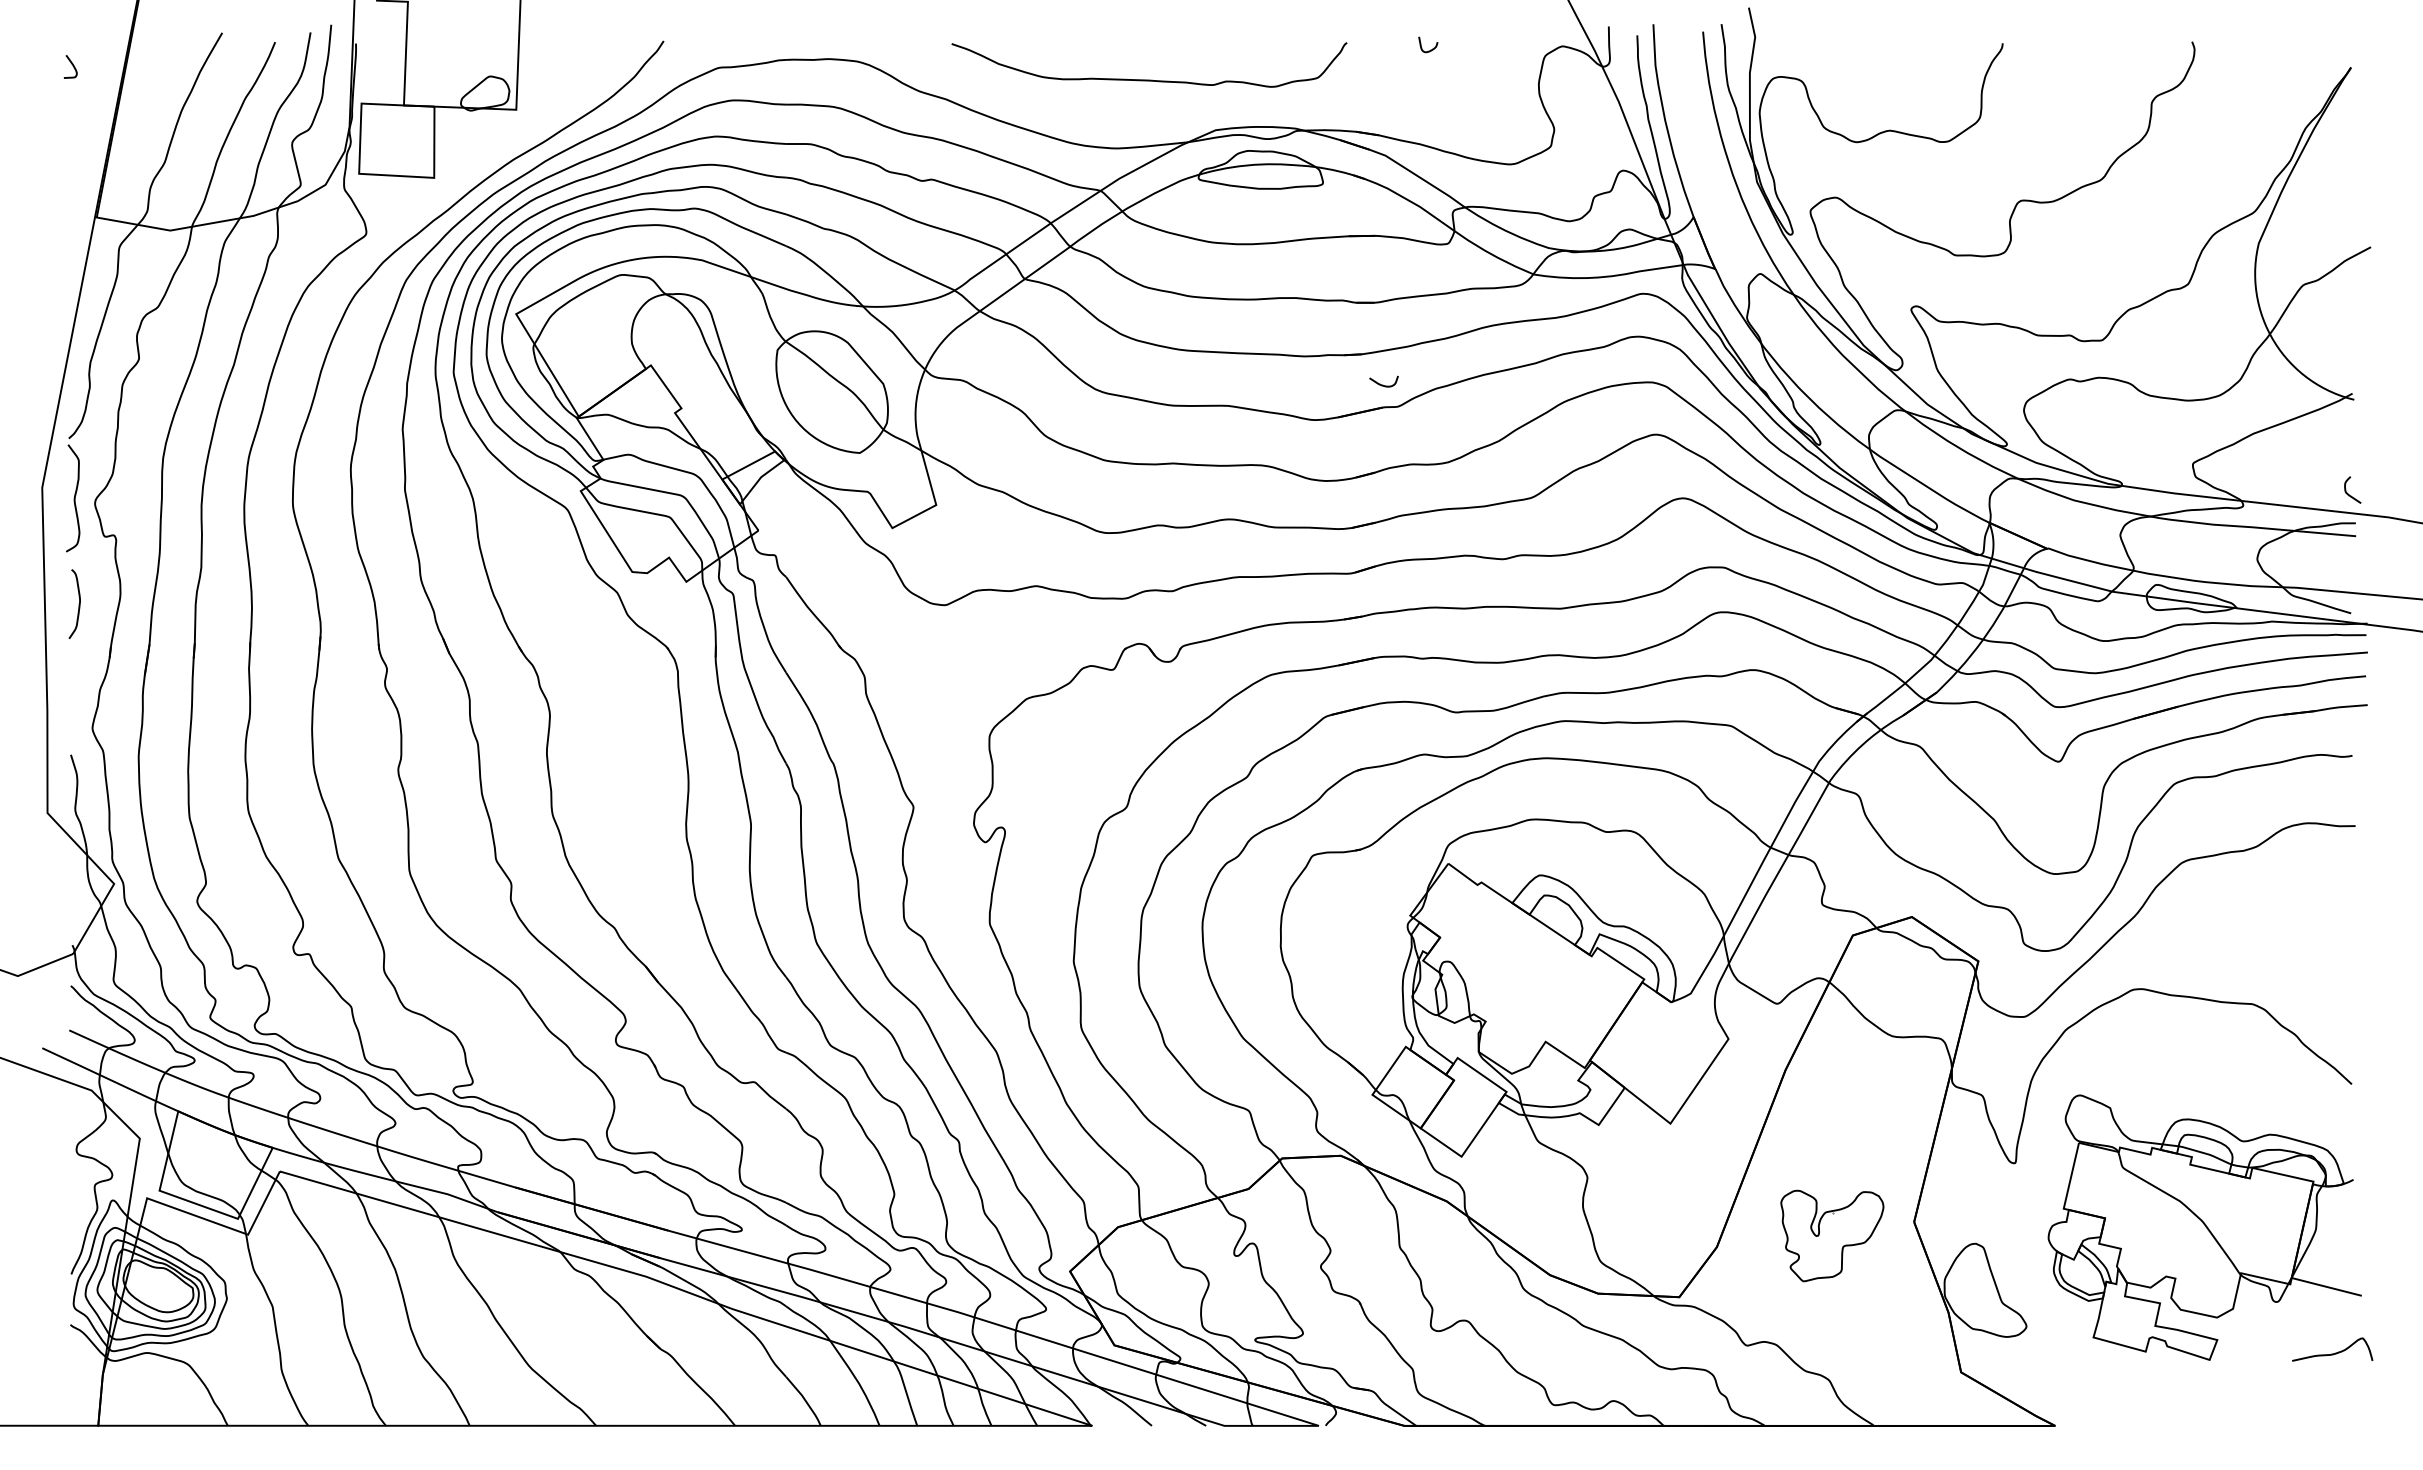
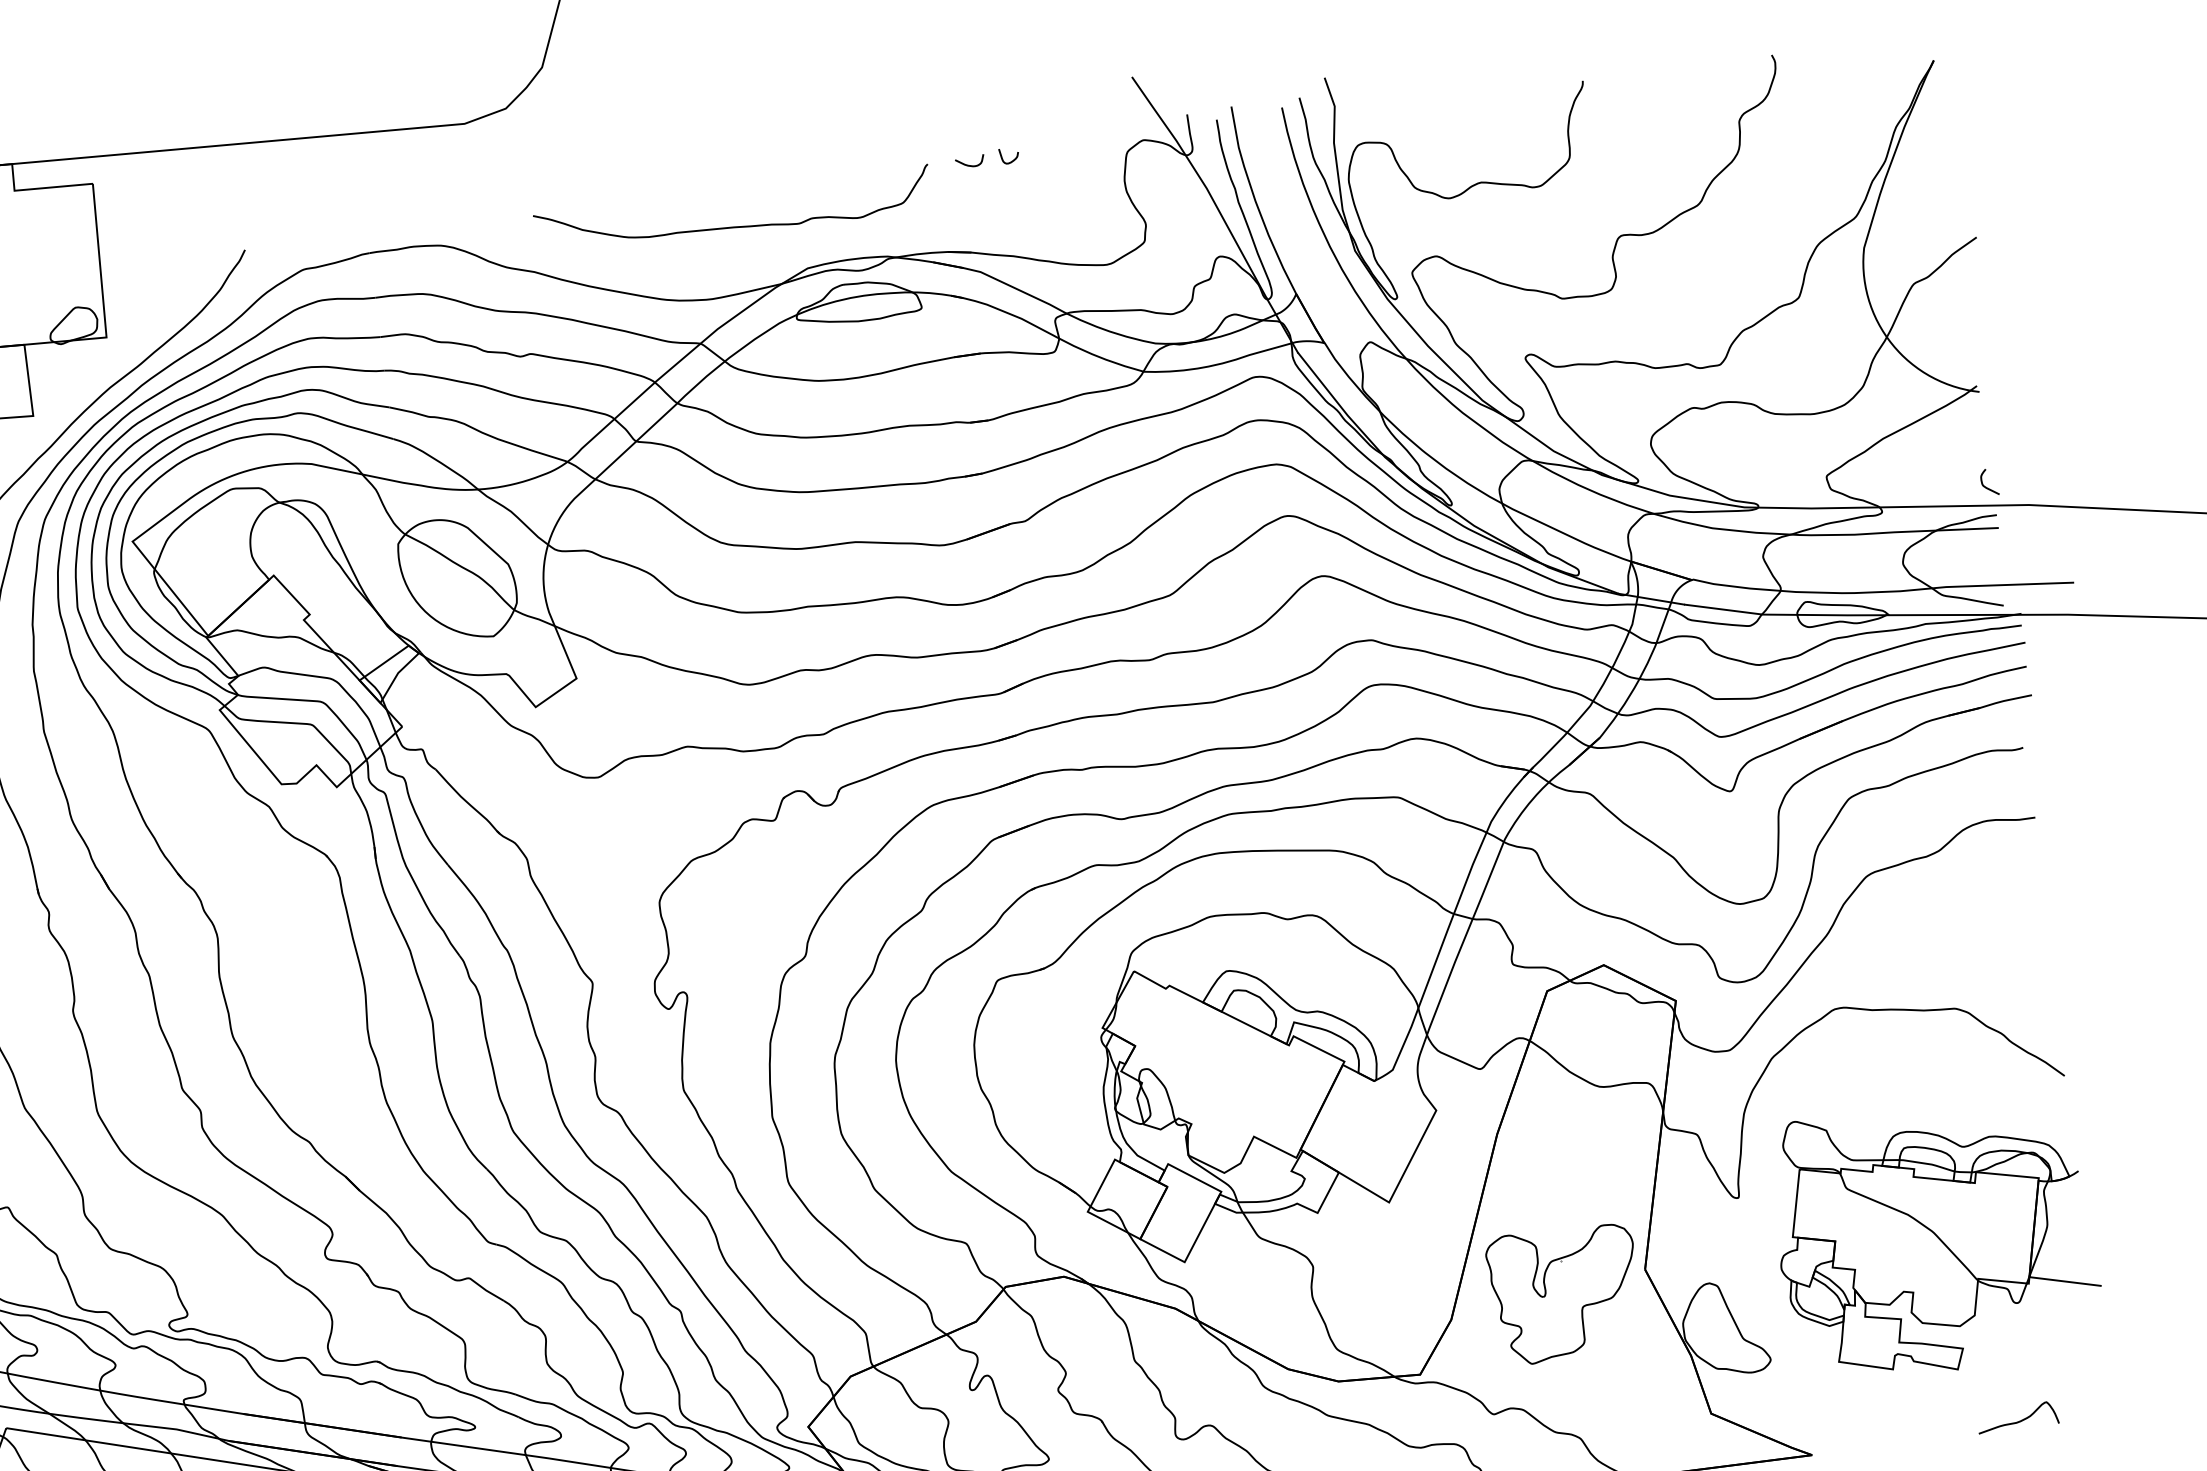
curve: (1383, 384) -> (969, 164), moved
part: (1832, 1235) -> (1565, 1293), size x1.43
curve: (2332, 1353) -> (2018, 1421), moved

